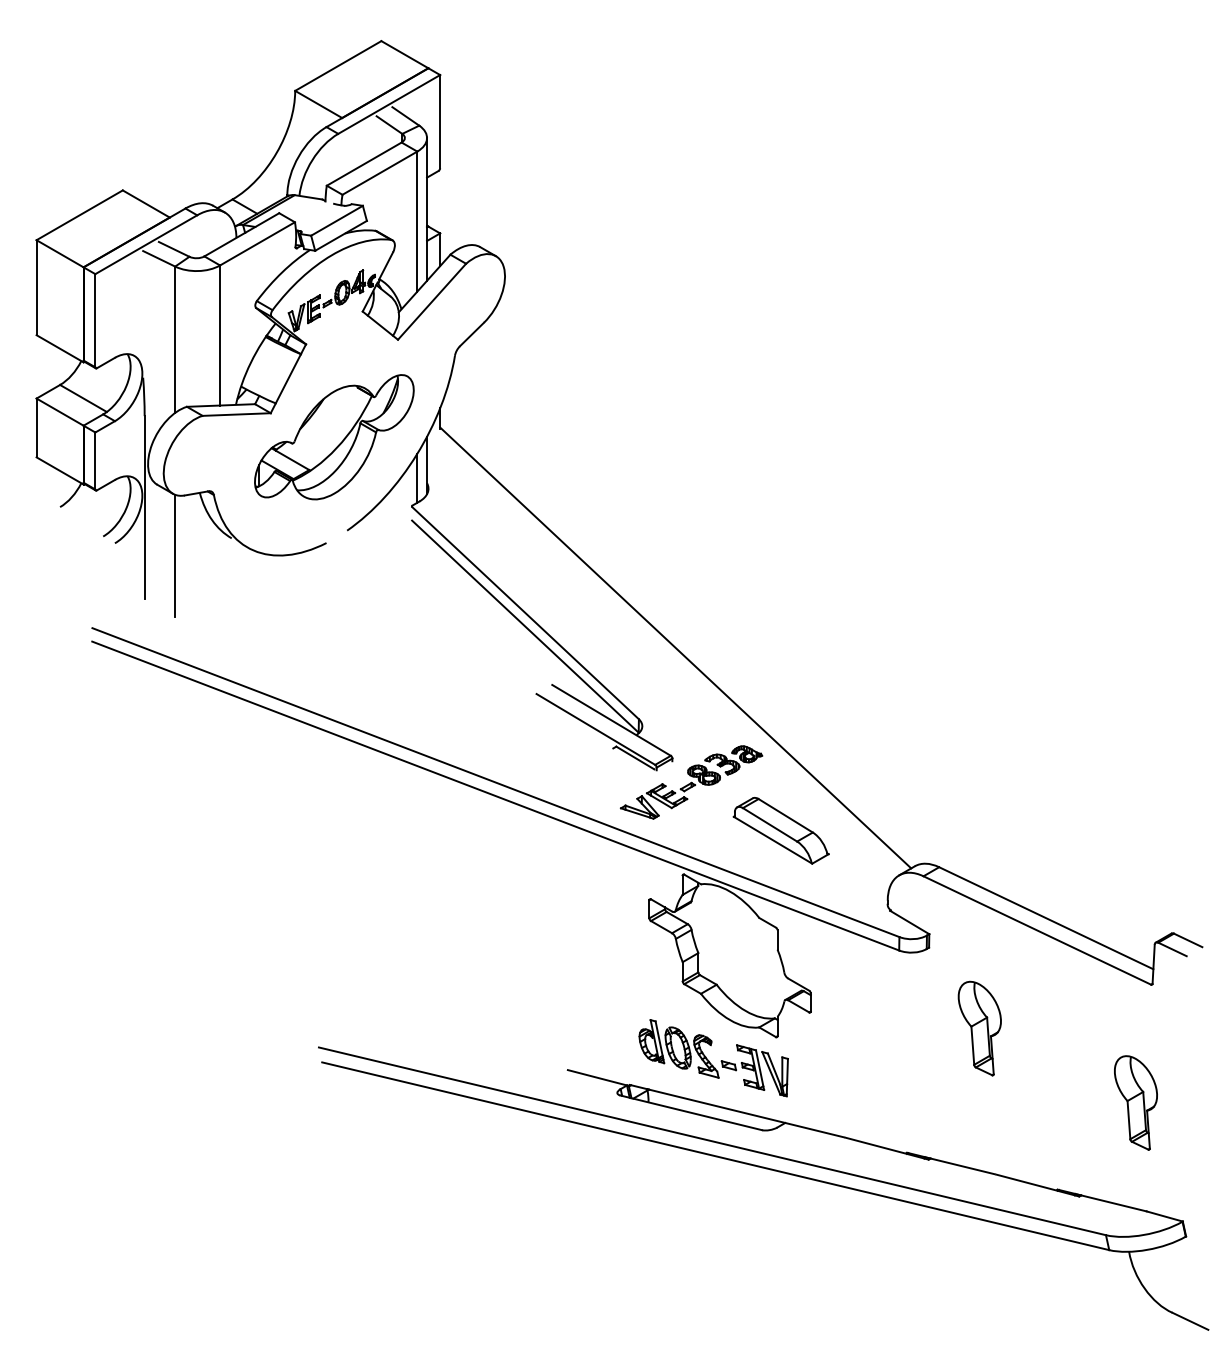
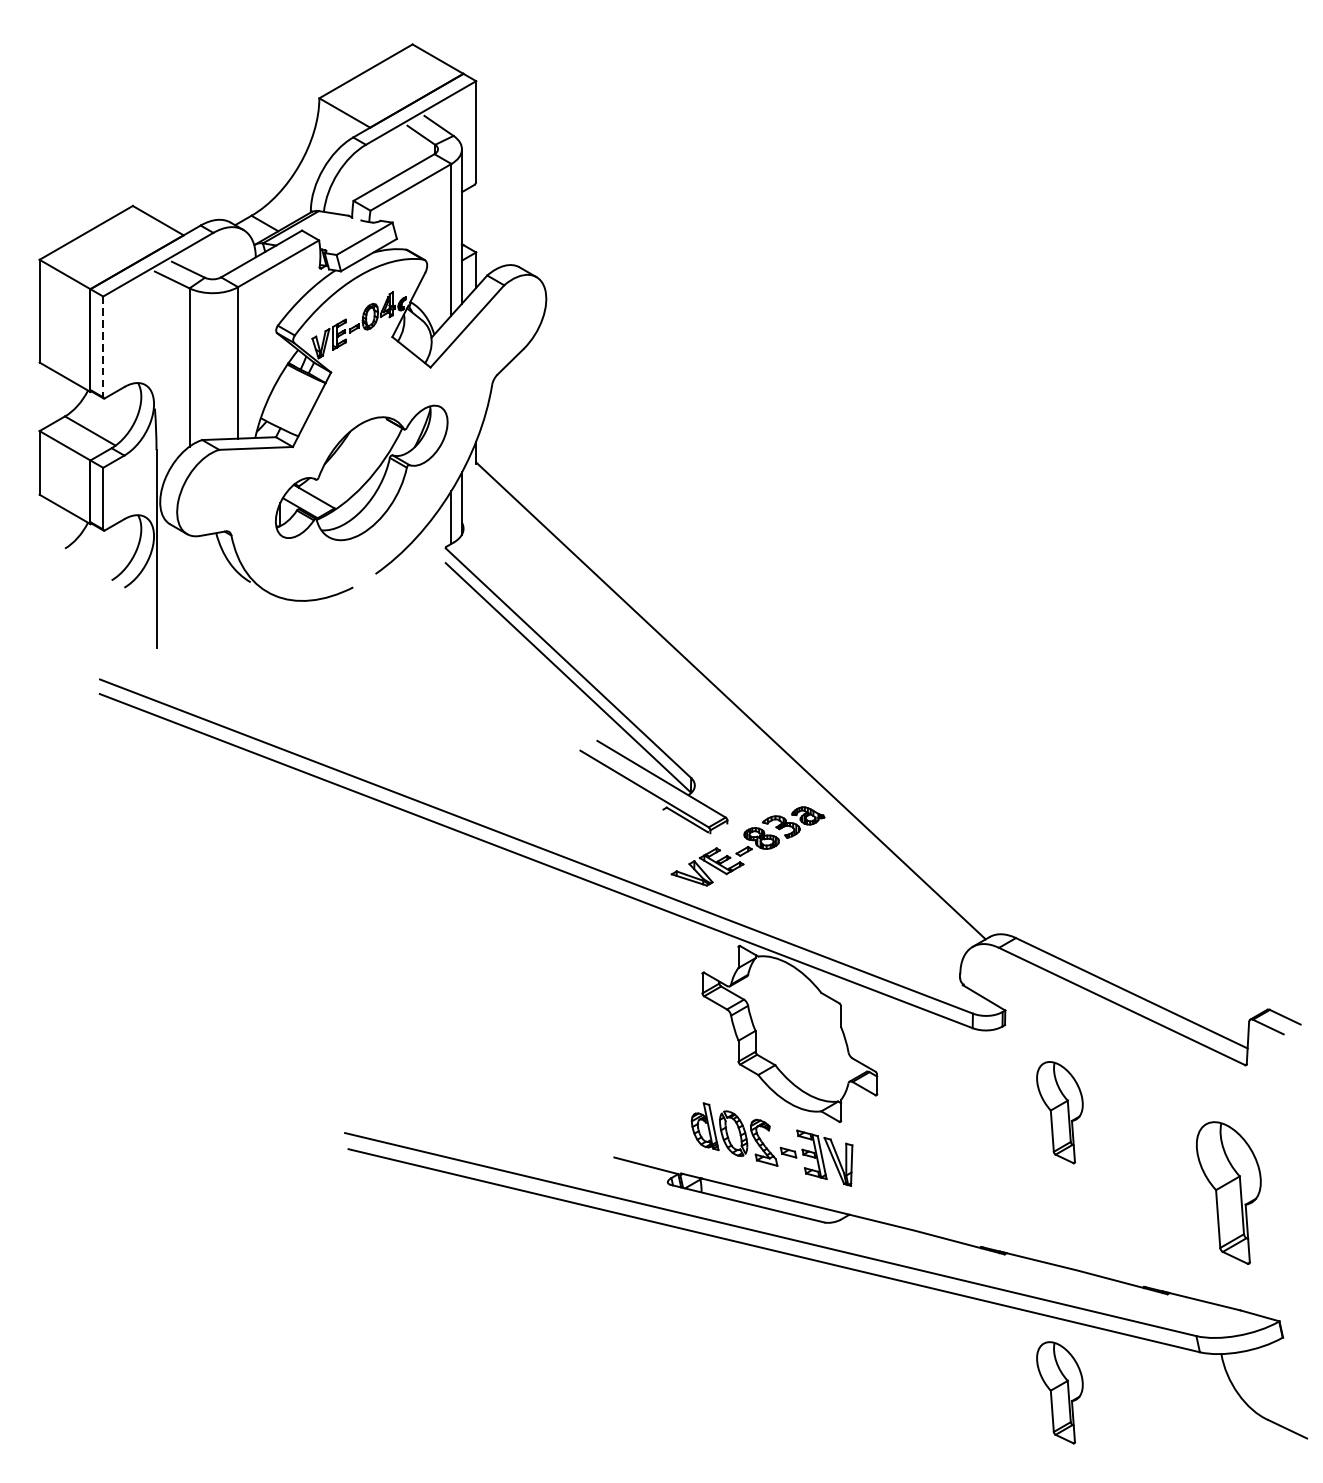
line: (95, 320) -> (103, 346), solid -> dashed
line: (175, 555) -> (189, 600), removed
part: (780, 830) -> (844, 898), removed
part: (1135, 1102) -> (1228, 1192), size x1.4
part: (979, 1287) -> (1059, 1392), added

